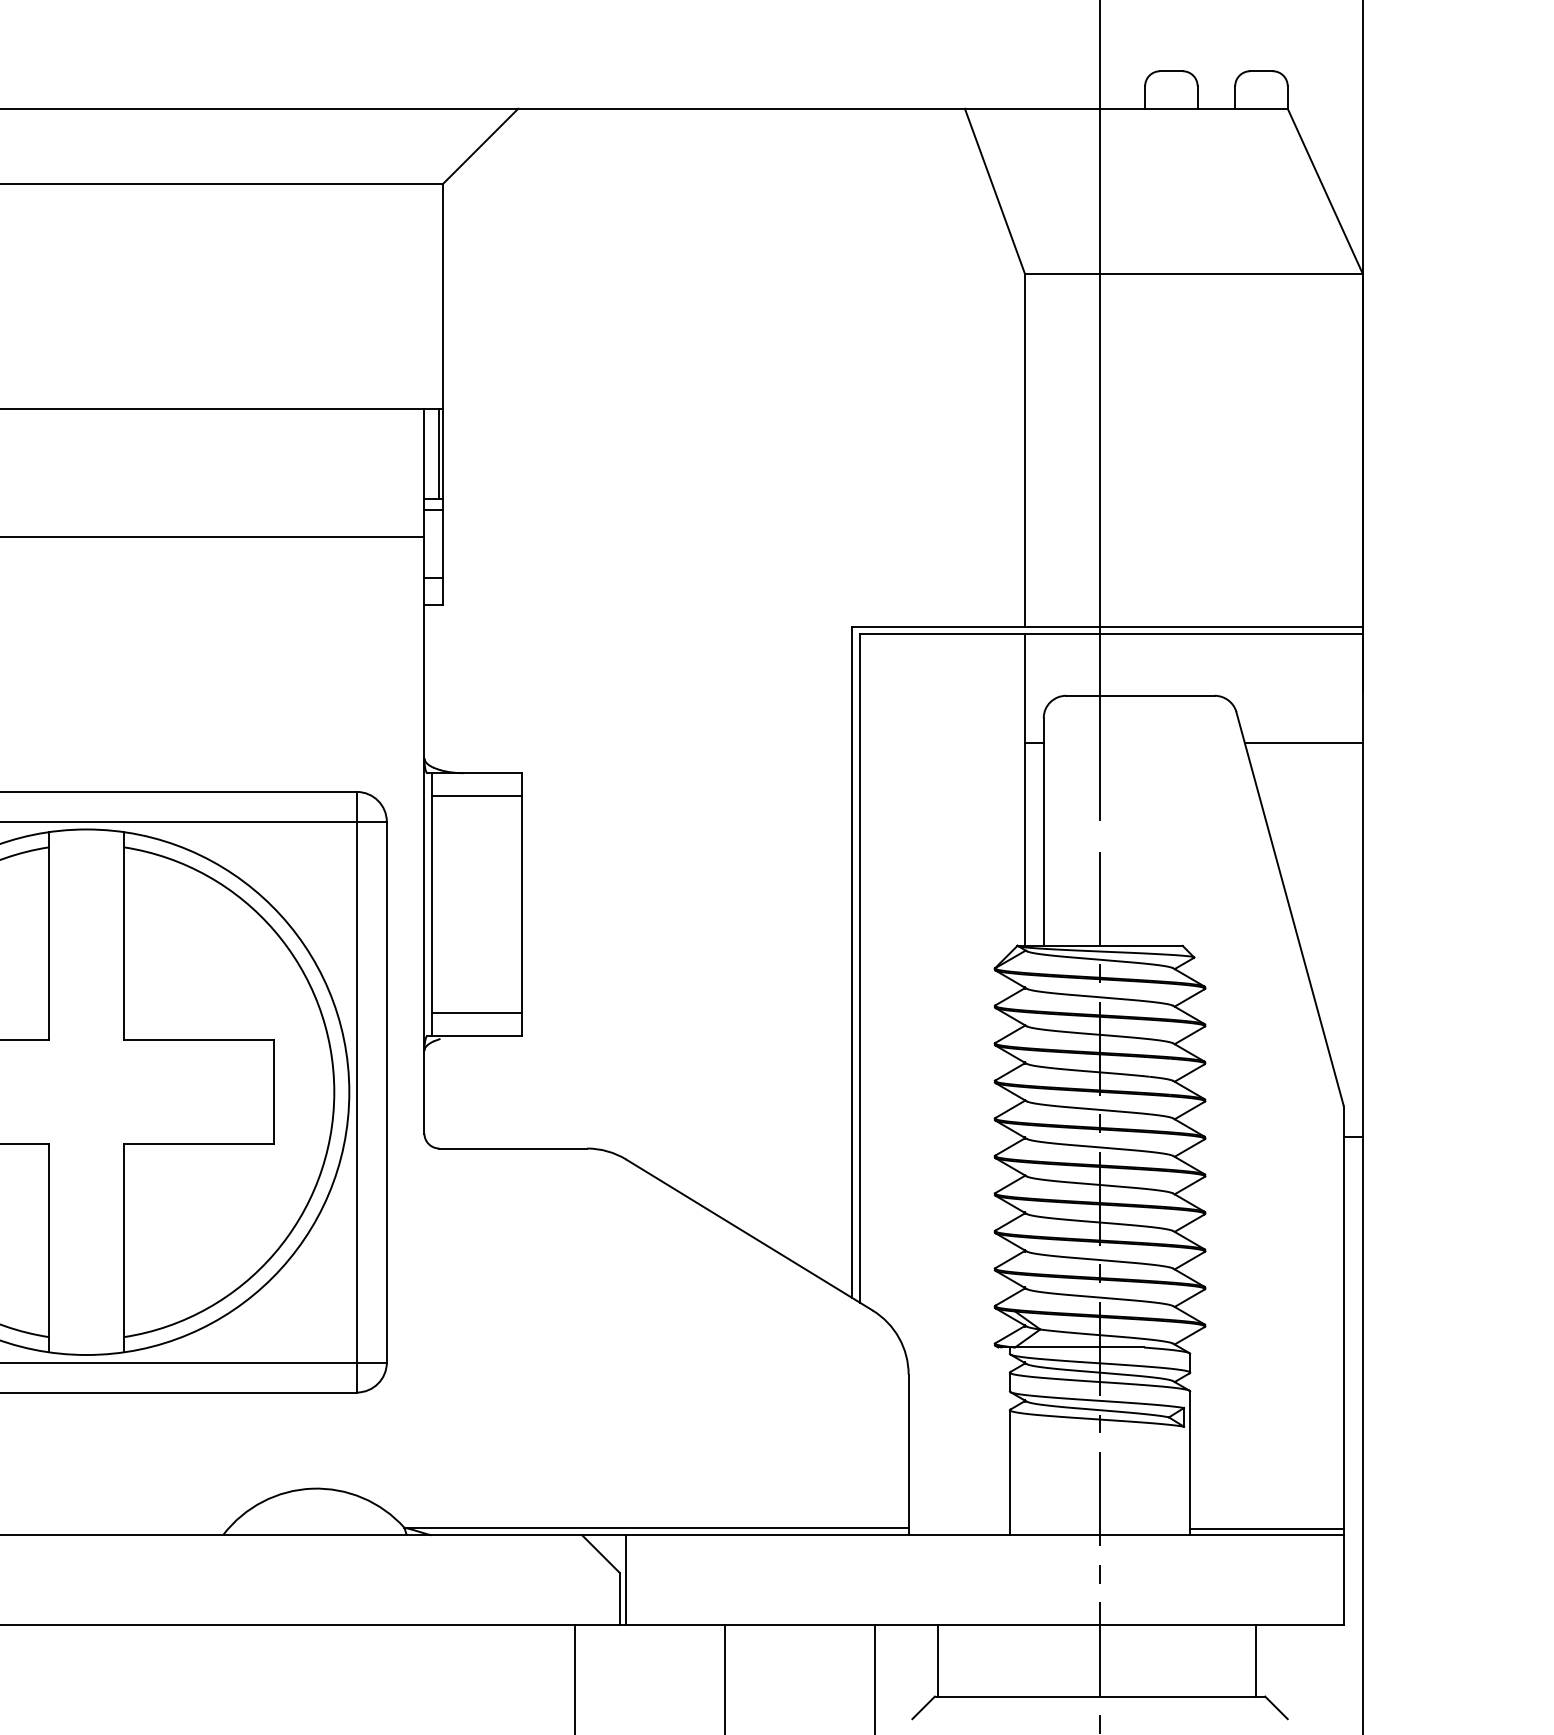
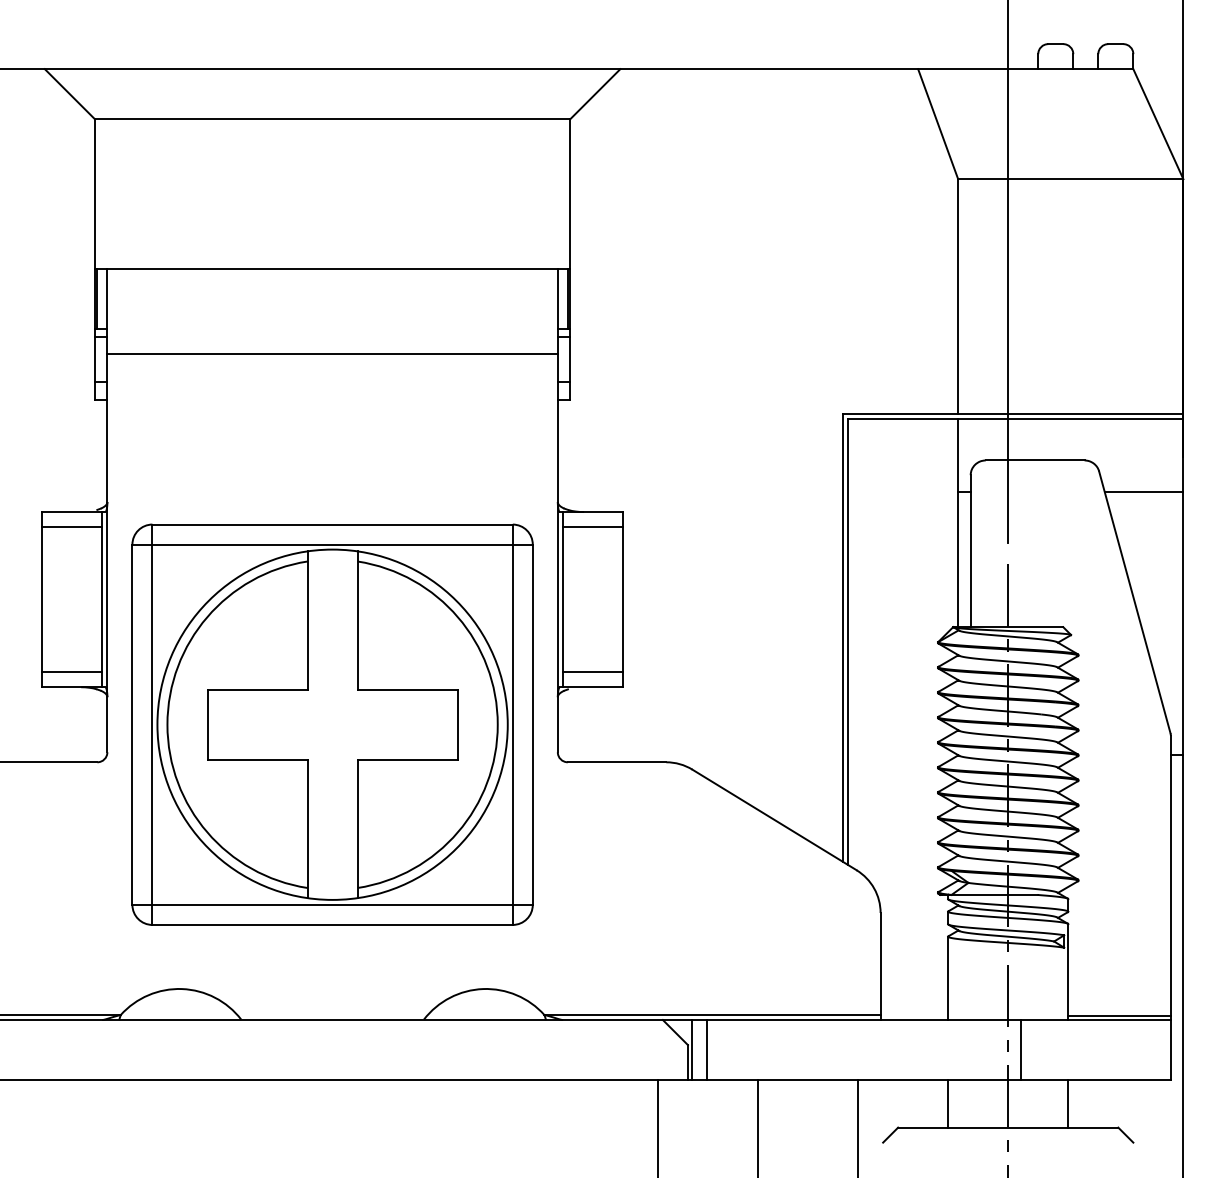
line: (647, 1580) -> (706, 1050), added
line: (1118, 1580) -> (1020, 1050), added
line: (938, 1660) -> (948, 1103), moved
line: (1256, 1660) -> (1068, 1103), moved

